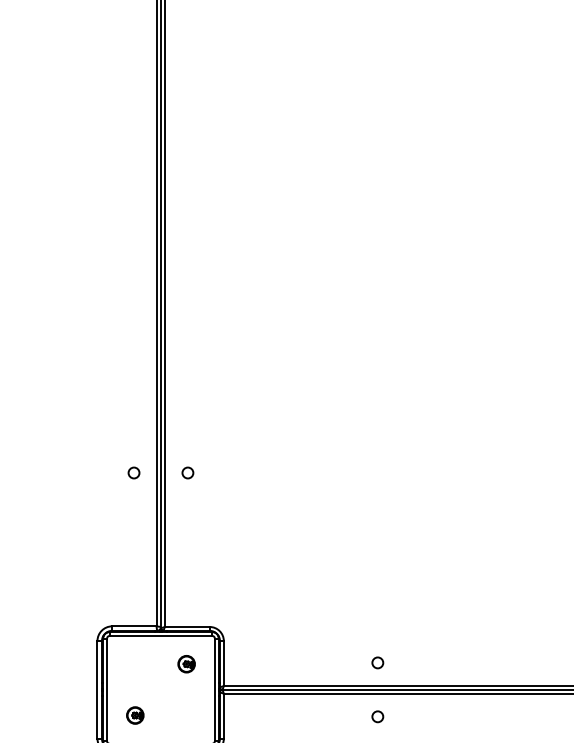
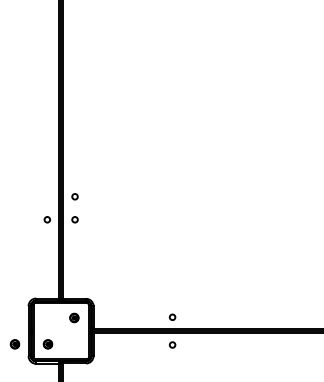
circle: (186, 427) -> (74, 196), added
part: (70, 715) -> (14, 344), added

